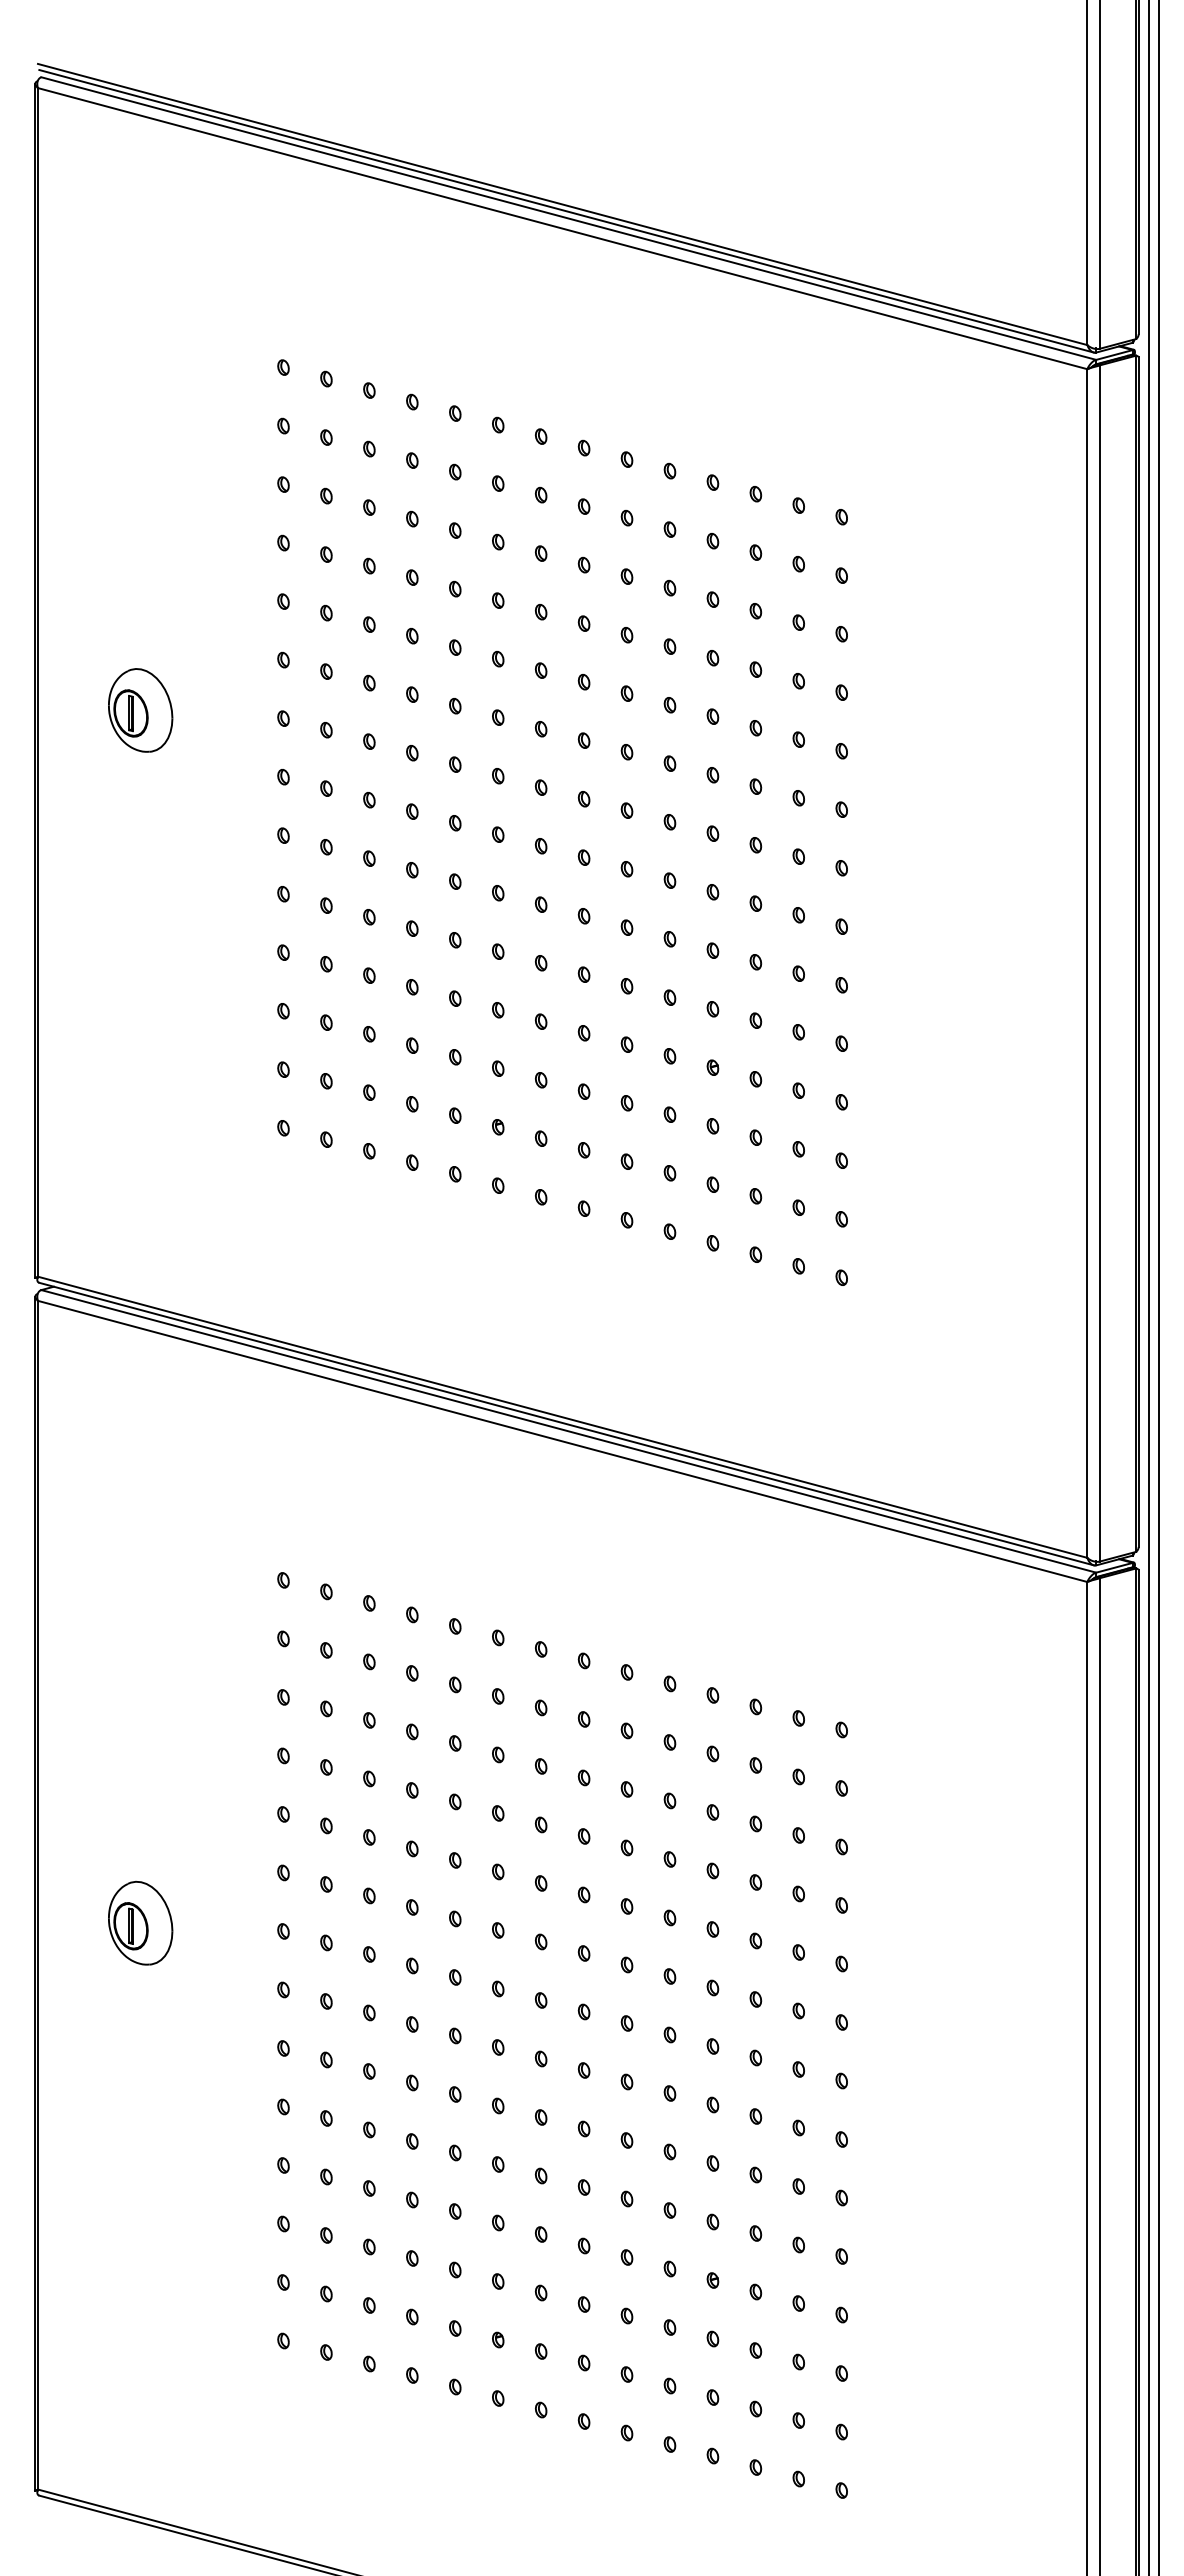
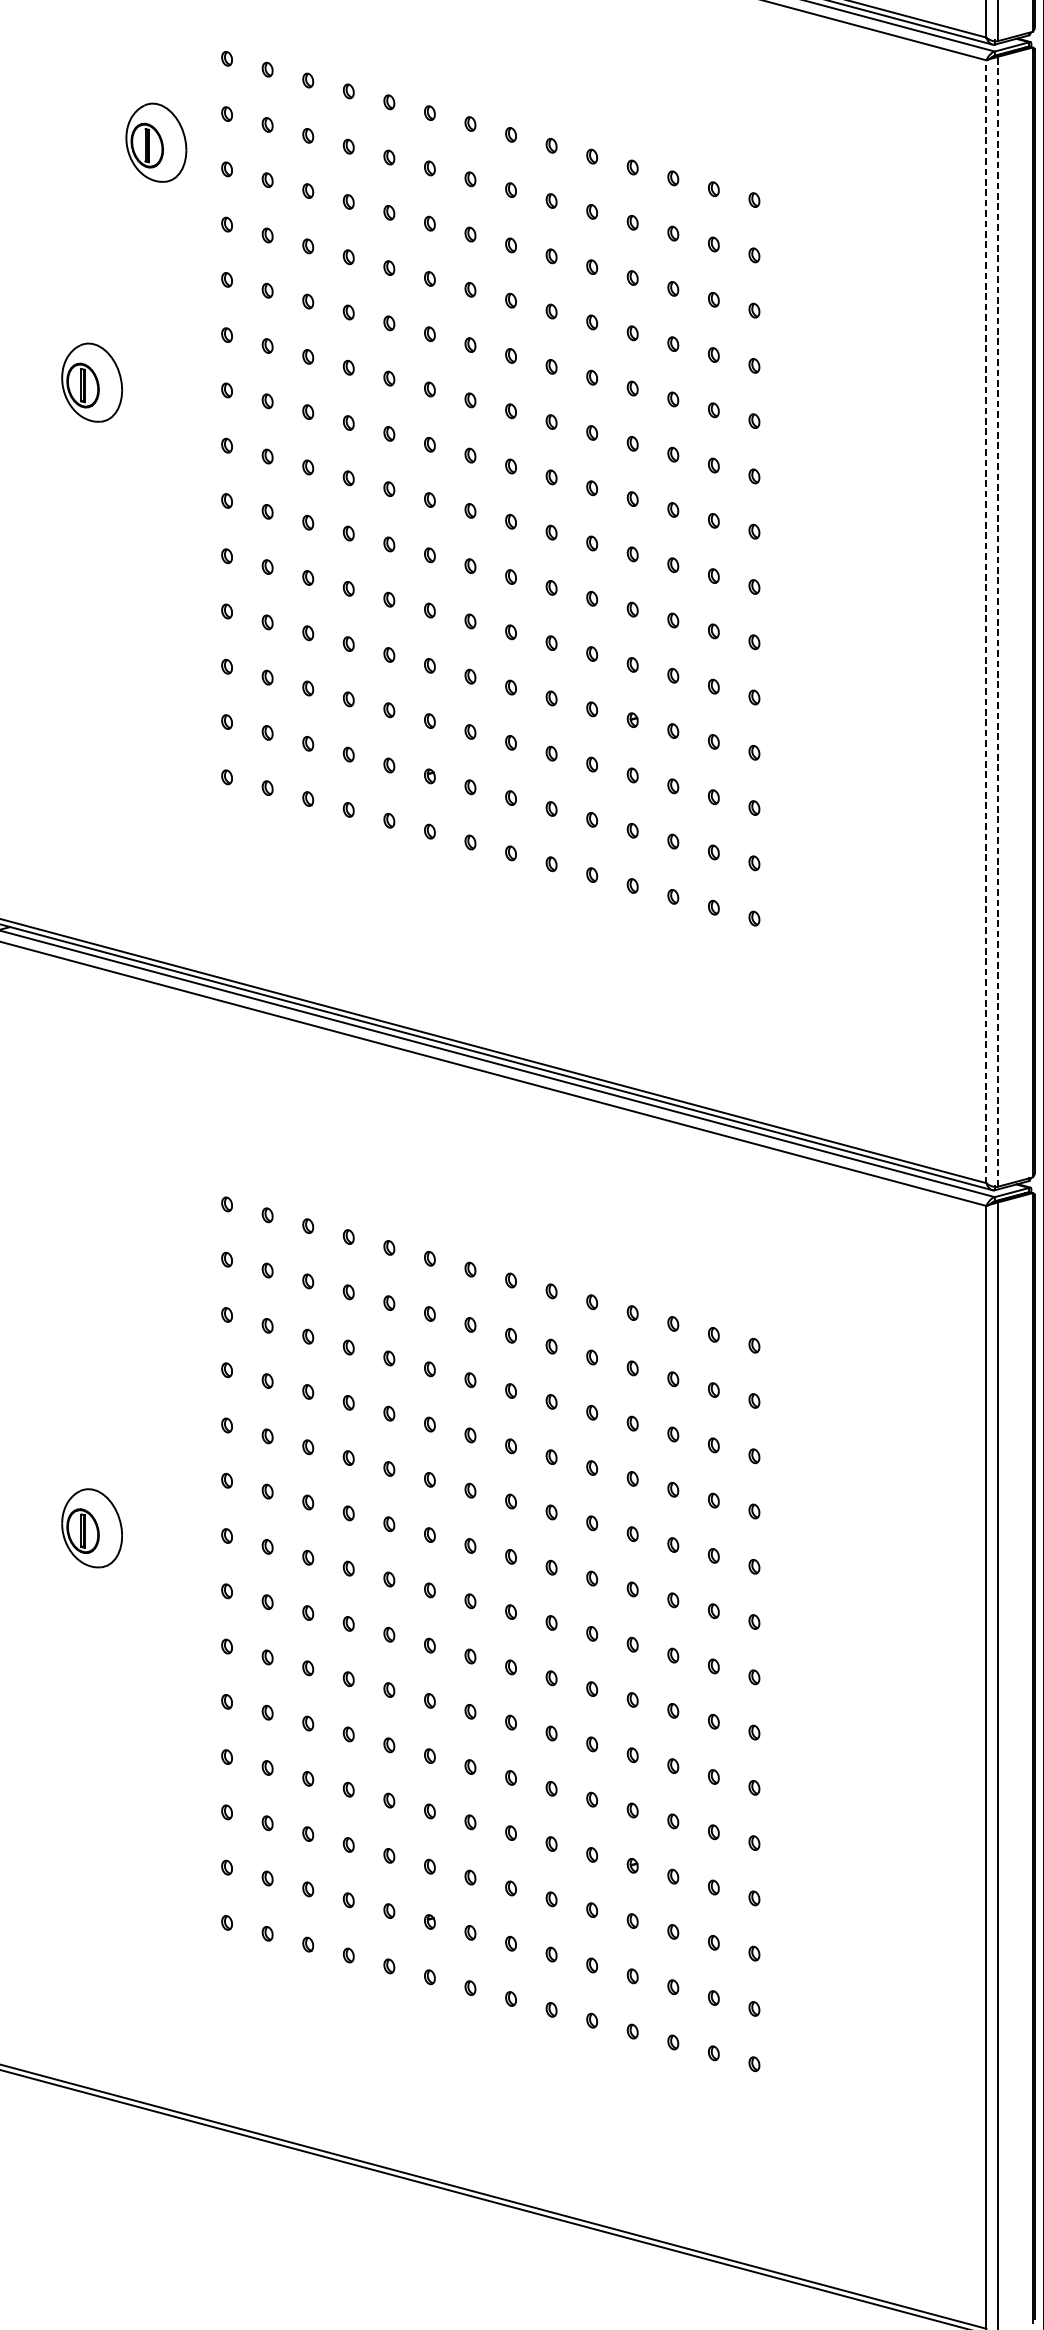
part: (208, 456) -> (156, 142), added
line: (1087, 963) -> (986, 621), solid -> dashed
line: (1099, 963) -> (997, 621), solid -> dashed

